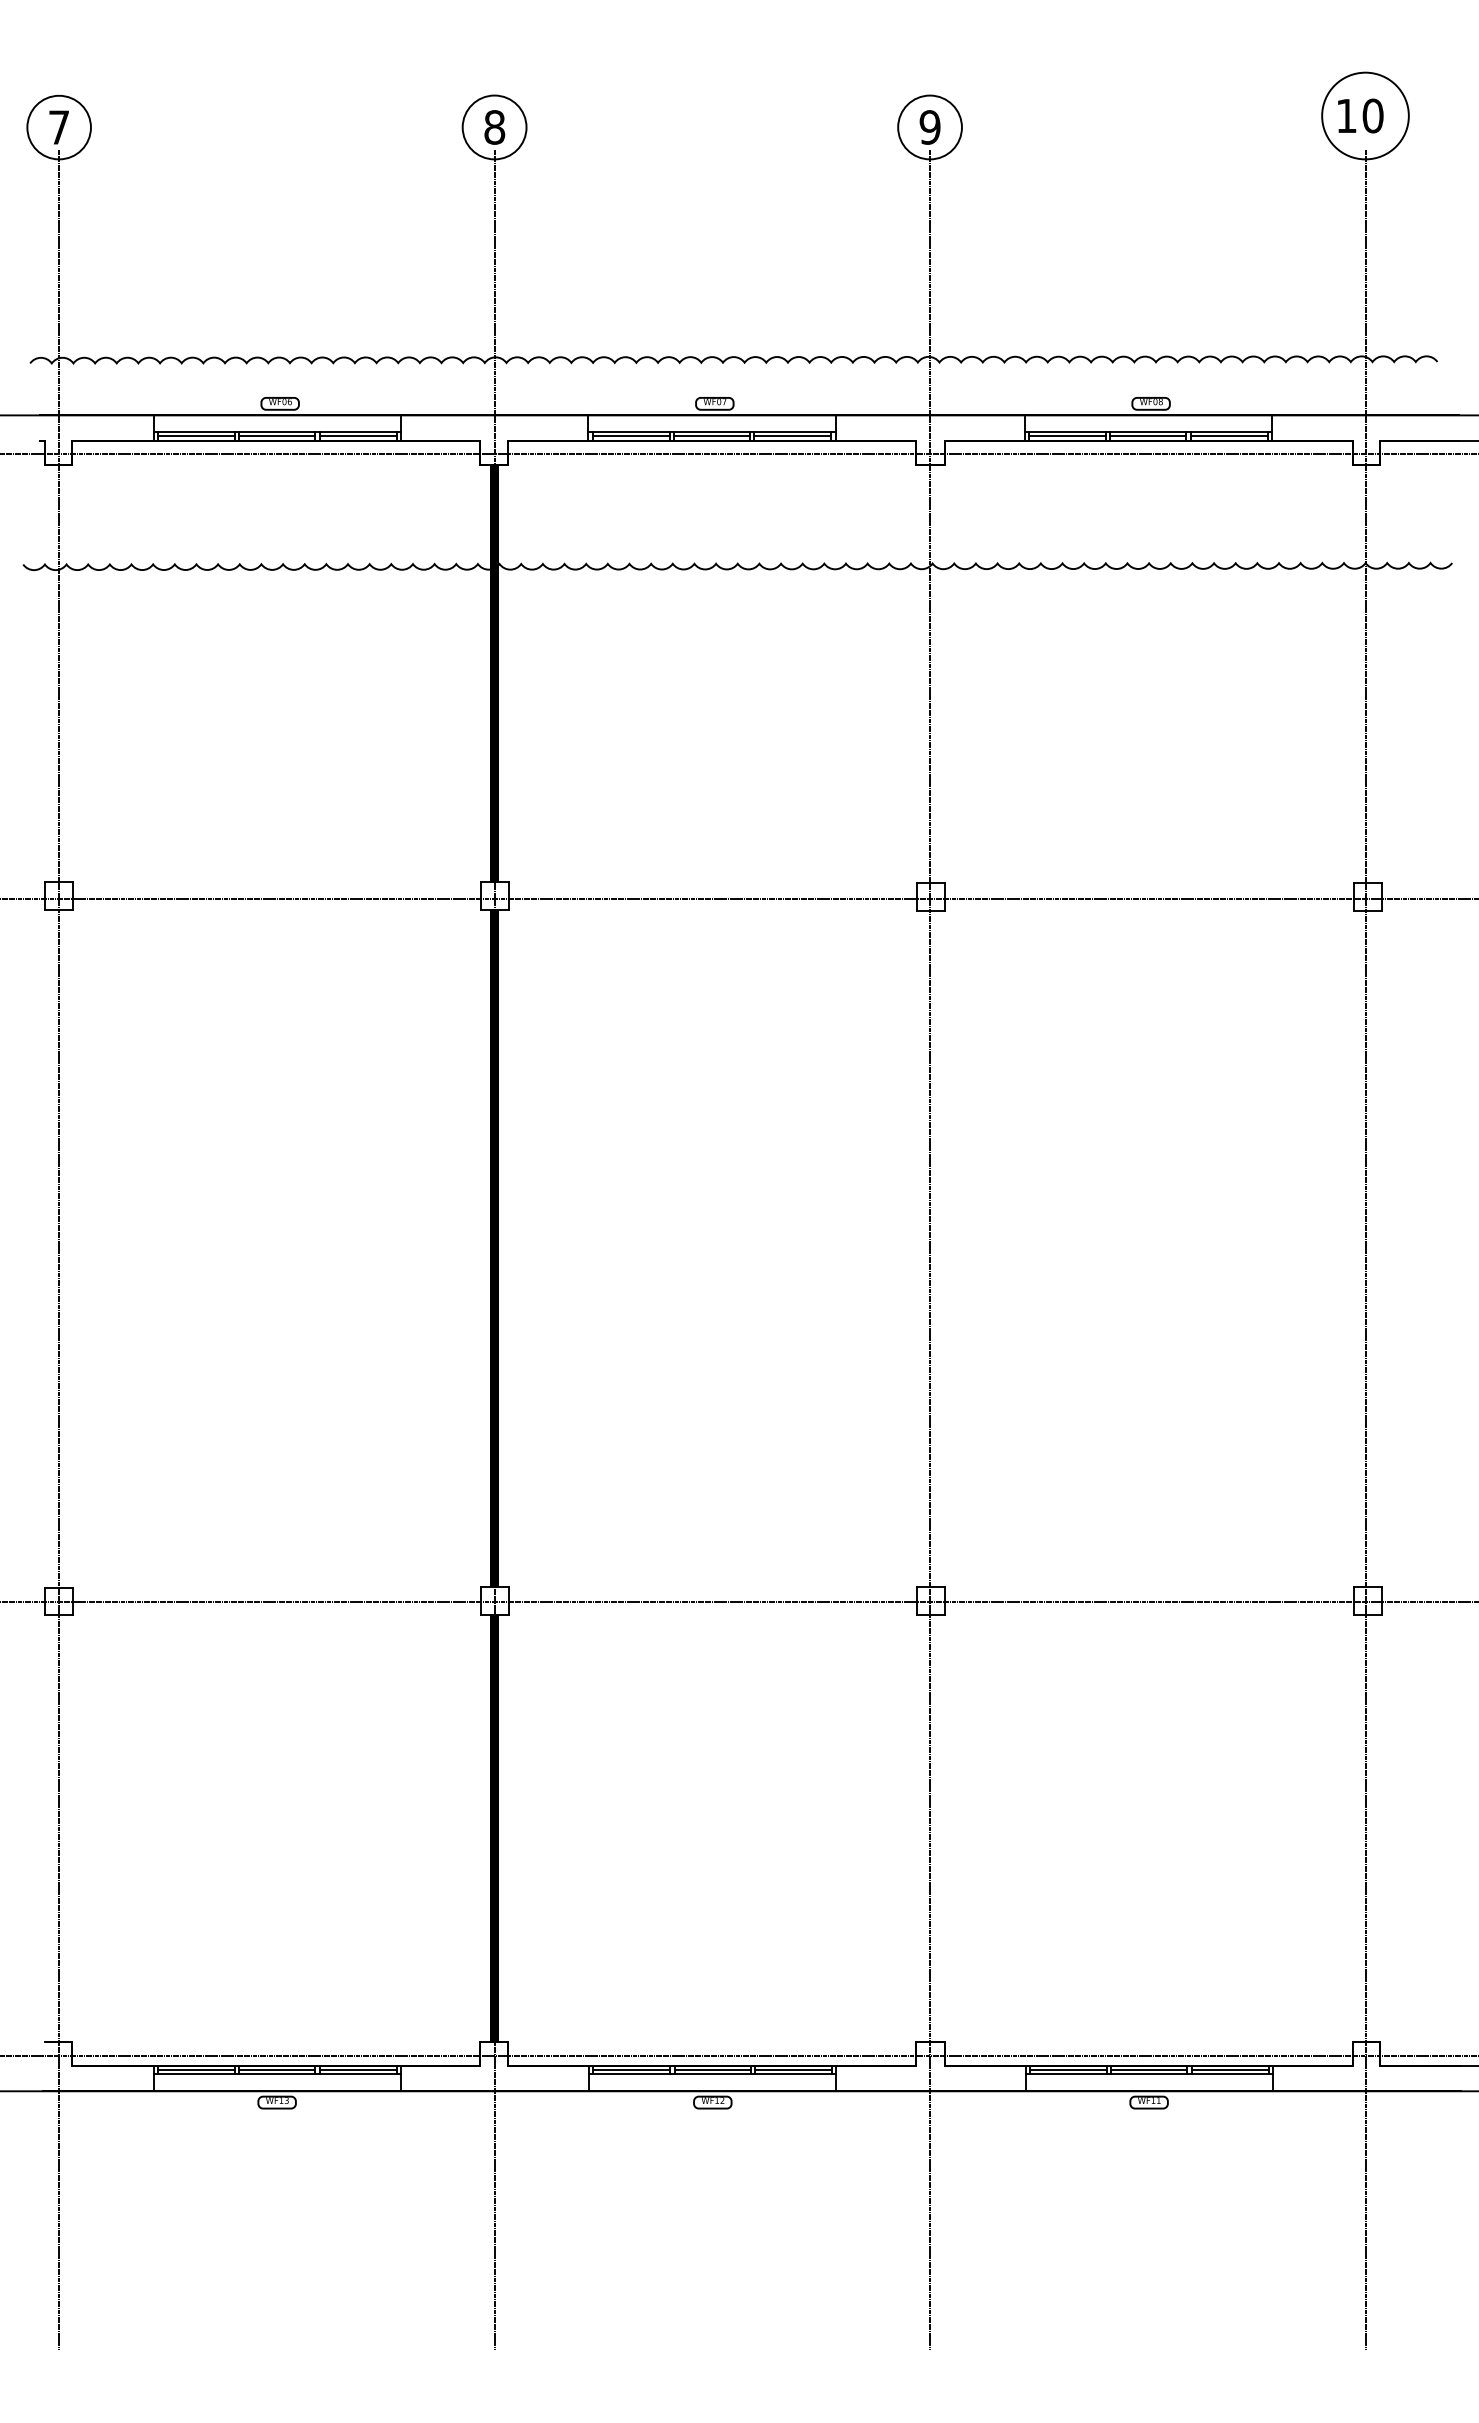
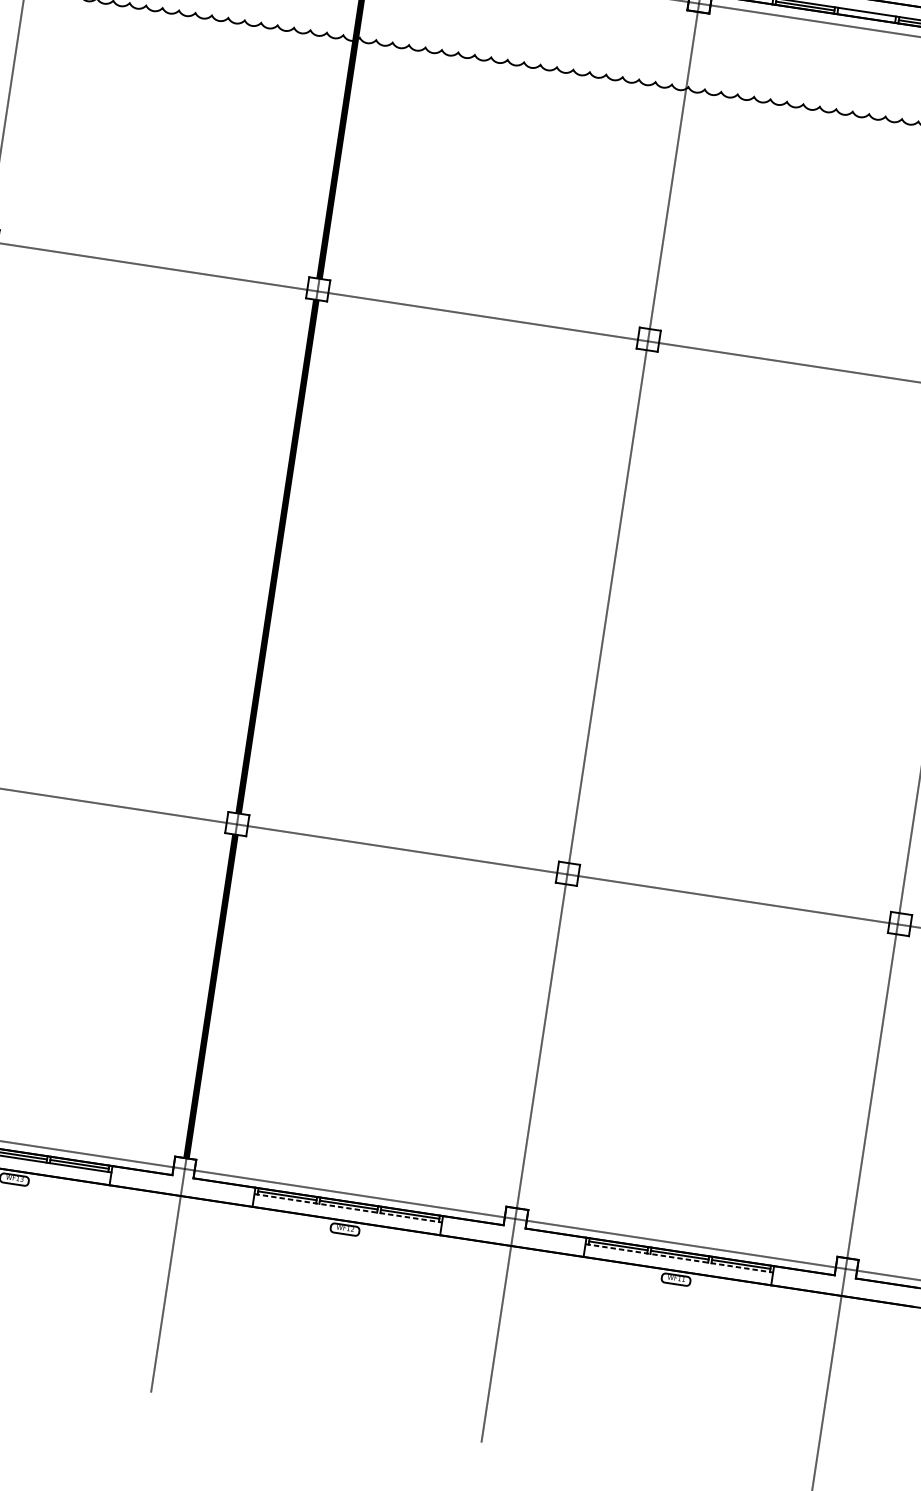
line: (1148, 436) -> (866, 15), removed
line: (712, 2074) -> (348, 1208), solid -> dashed
line: (1149, 2074) -> (679, 1258), solid -> dashed

